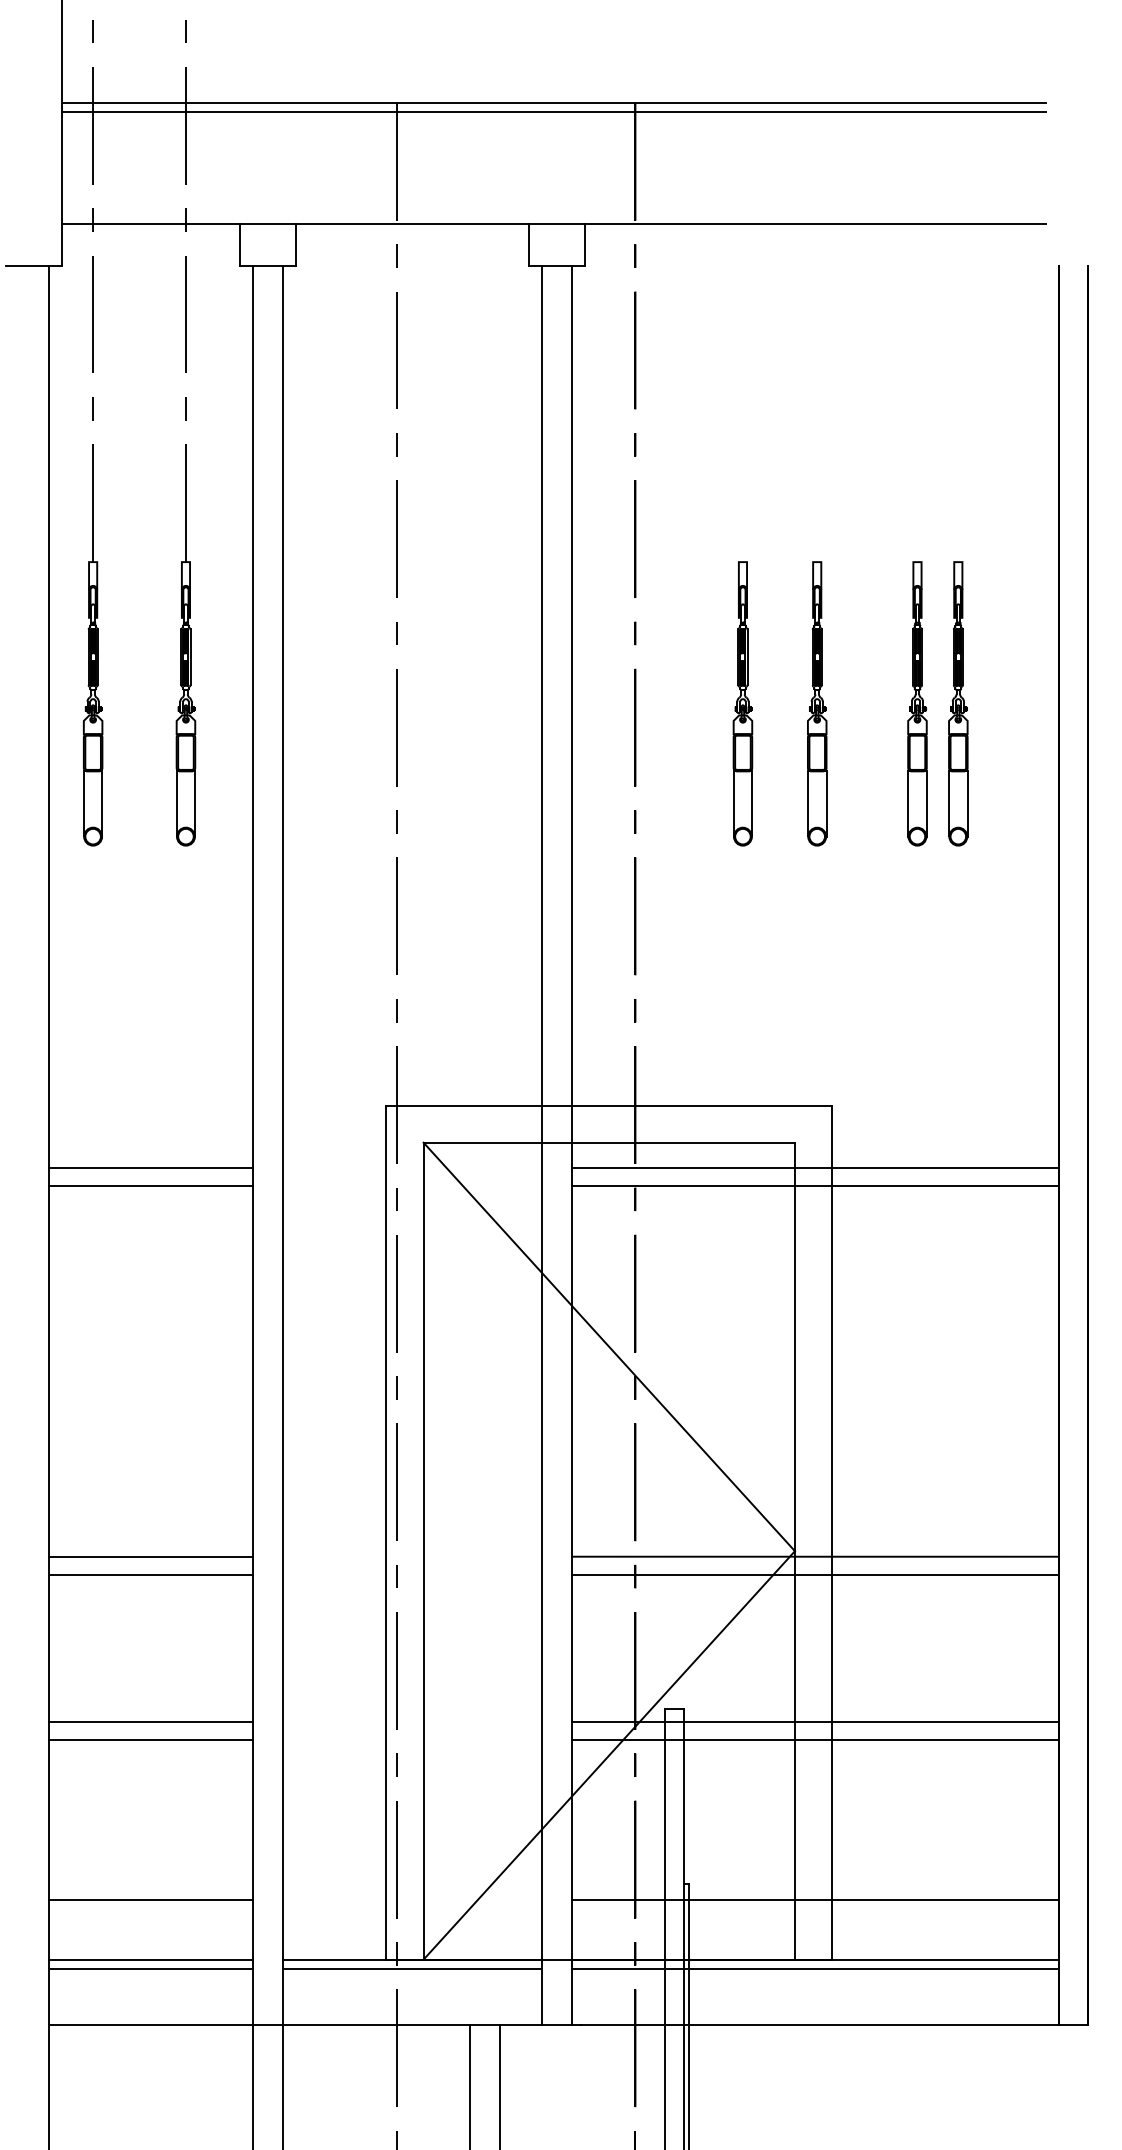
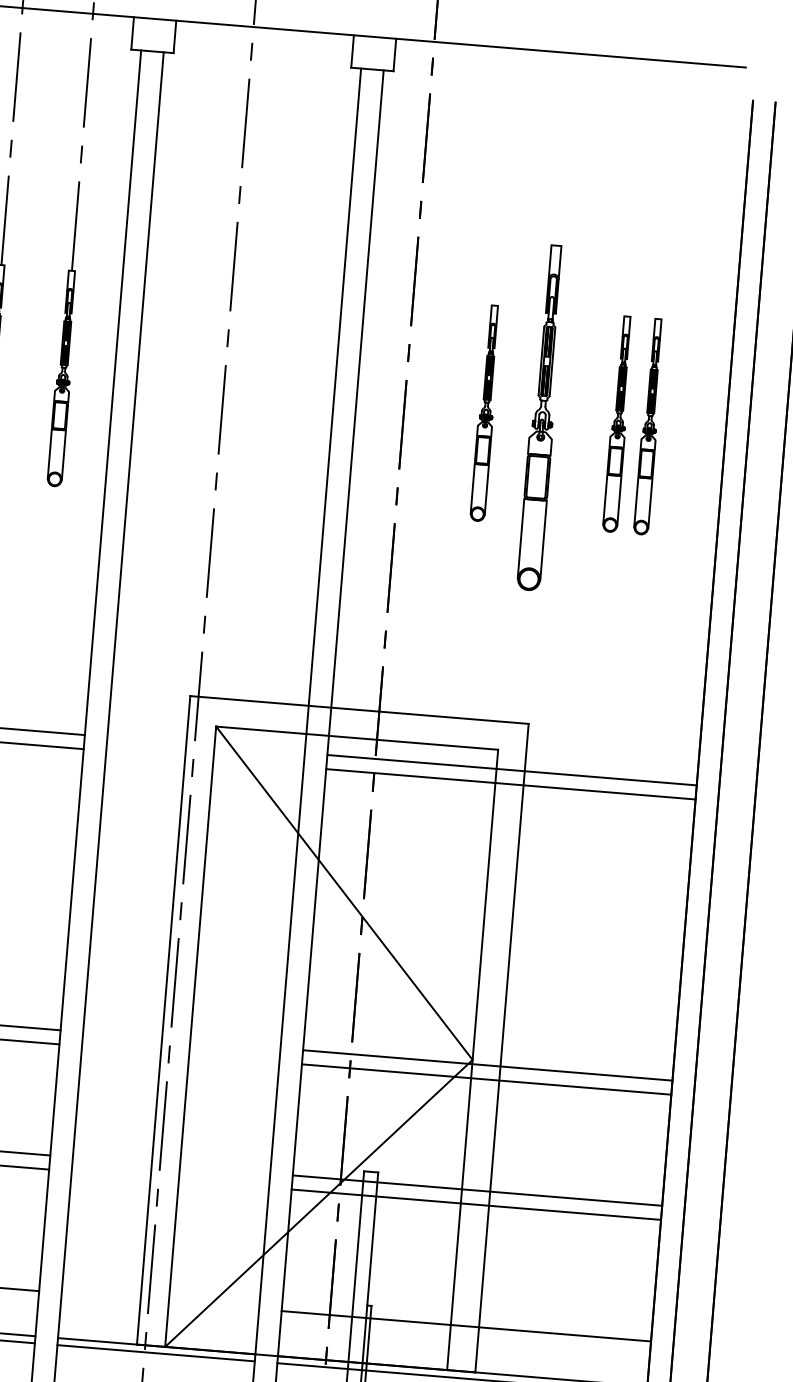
part: (817, 703) -> (542, 417), size x1.6

